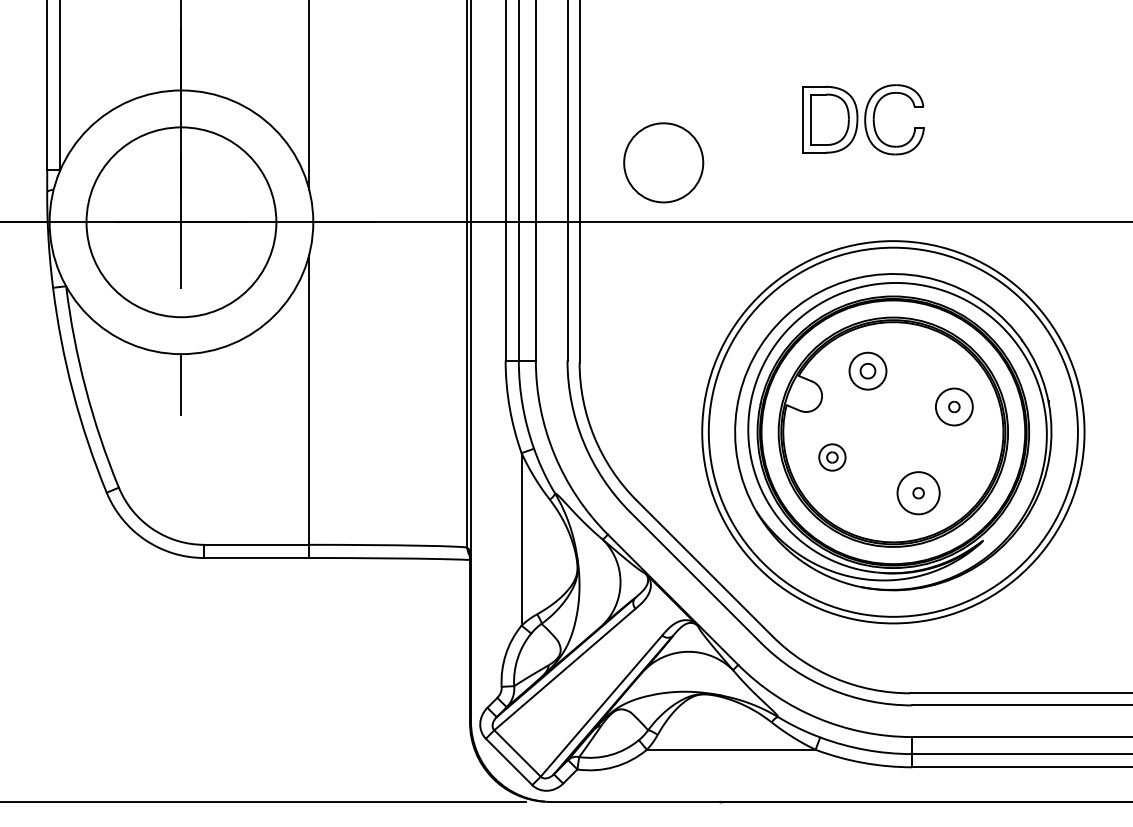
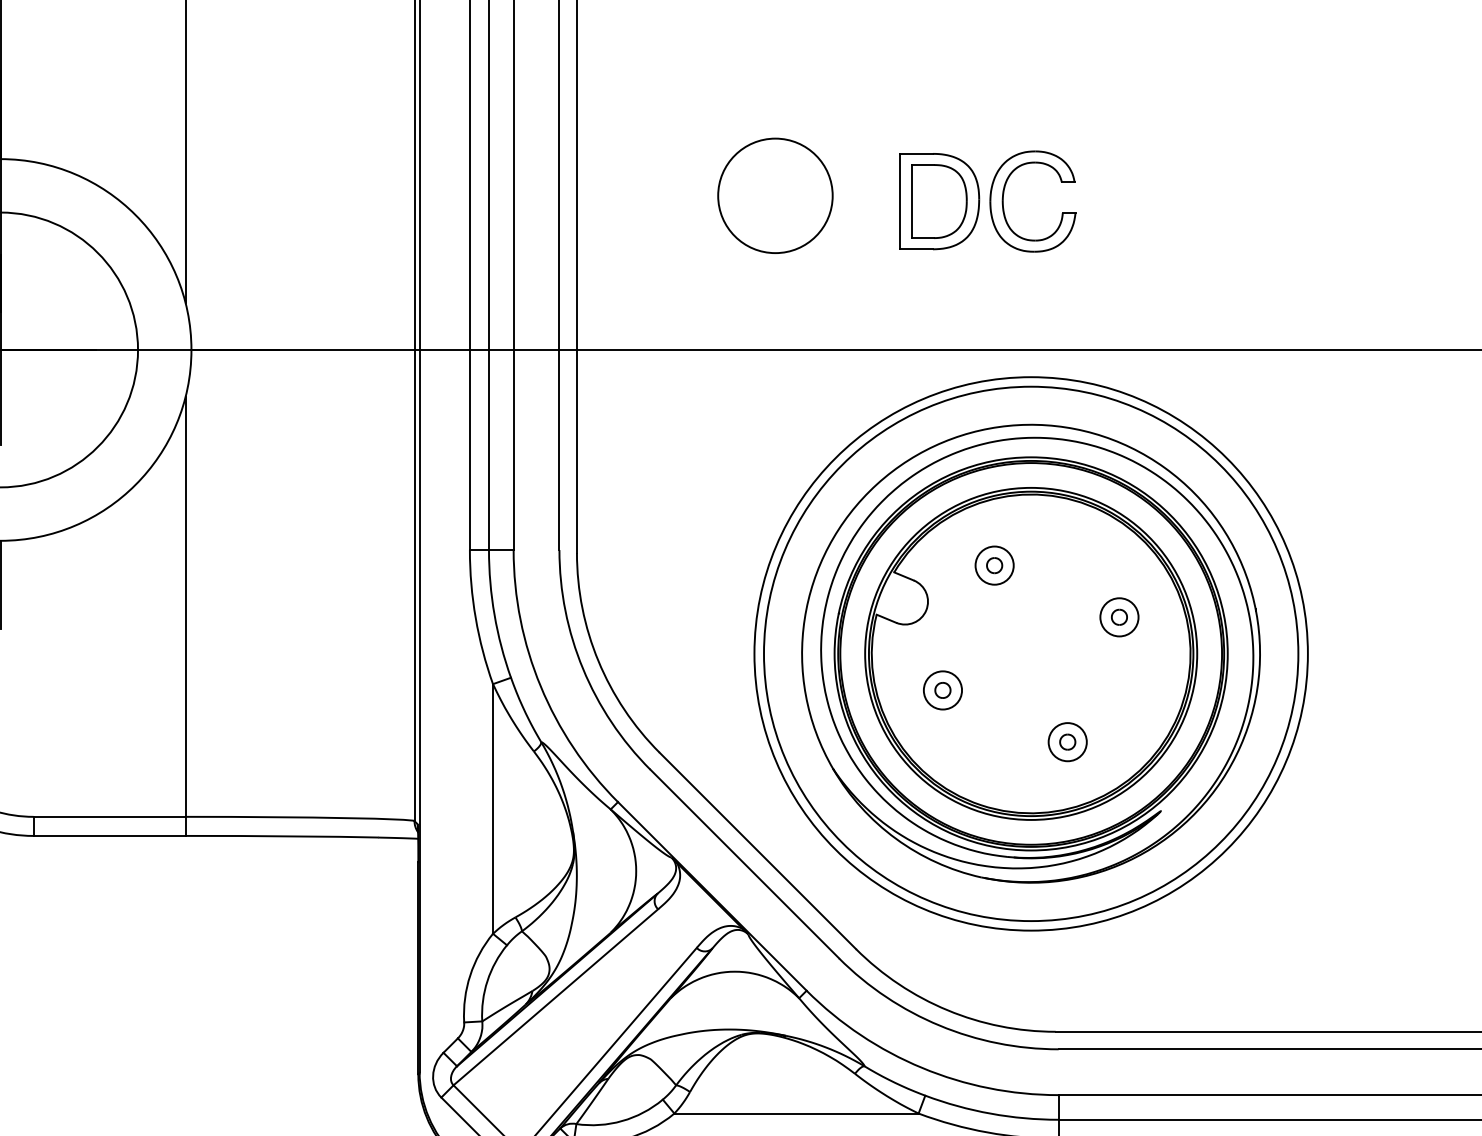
circle: (663, 162) -> (775, 195), moved
part: (868, 371) -> (995, 565), size x0.71
circle: (954, 406) -> (1119, 616), size x0.71
circle: (918, 493) -> (1067, 742), size x0.62

